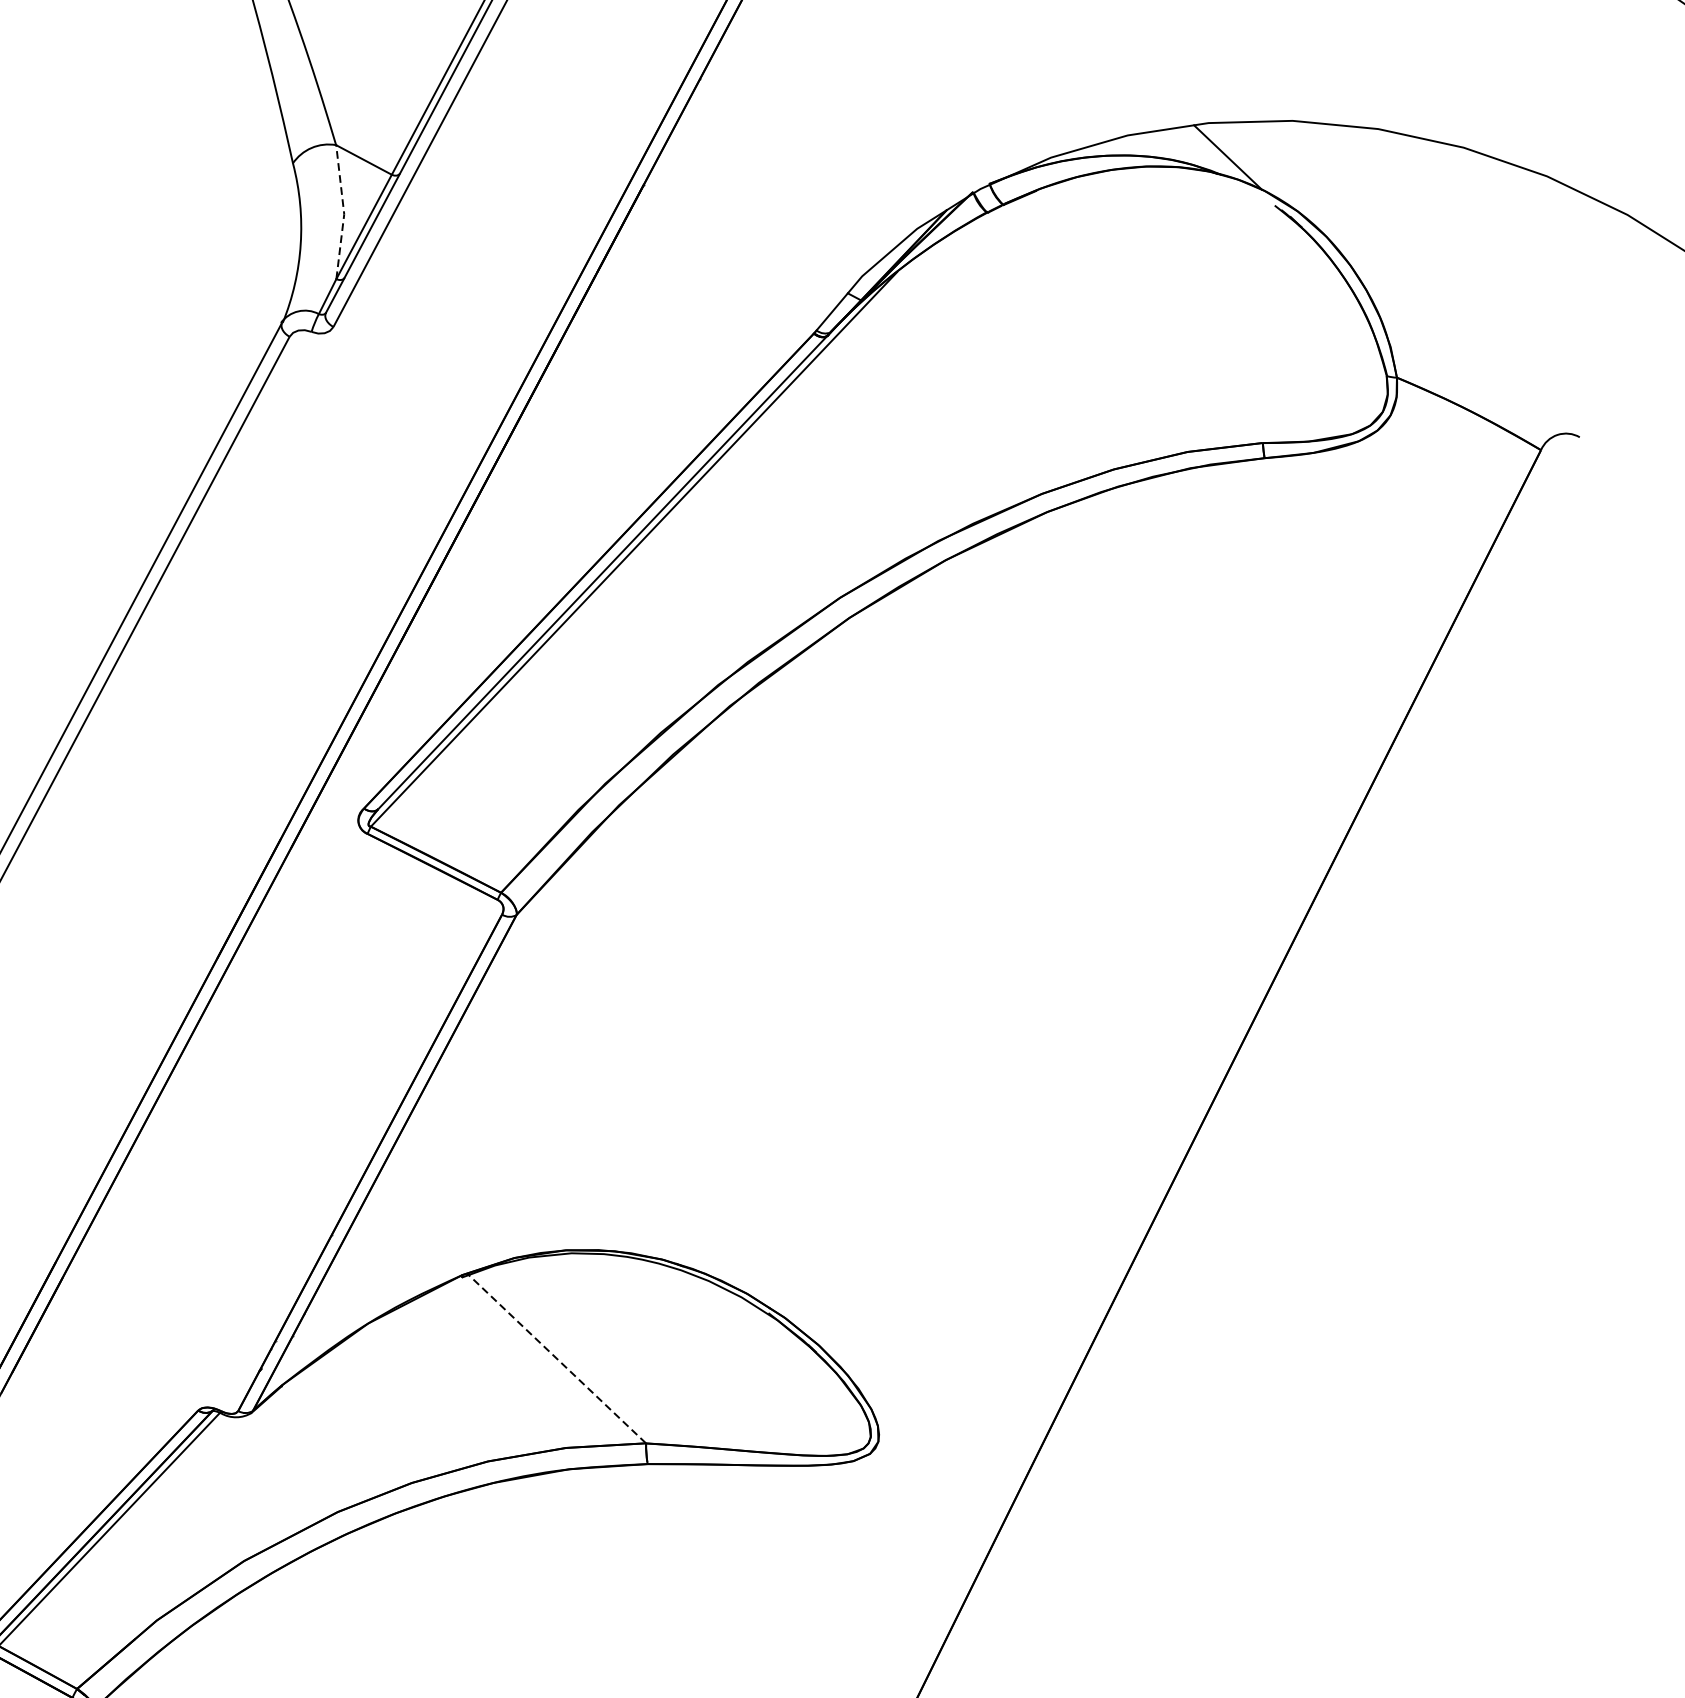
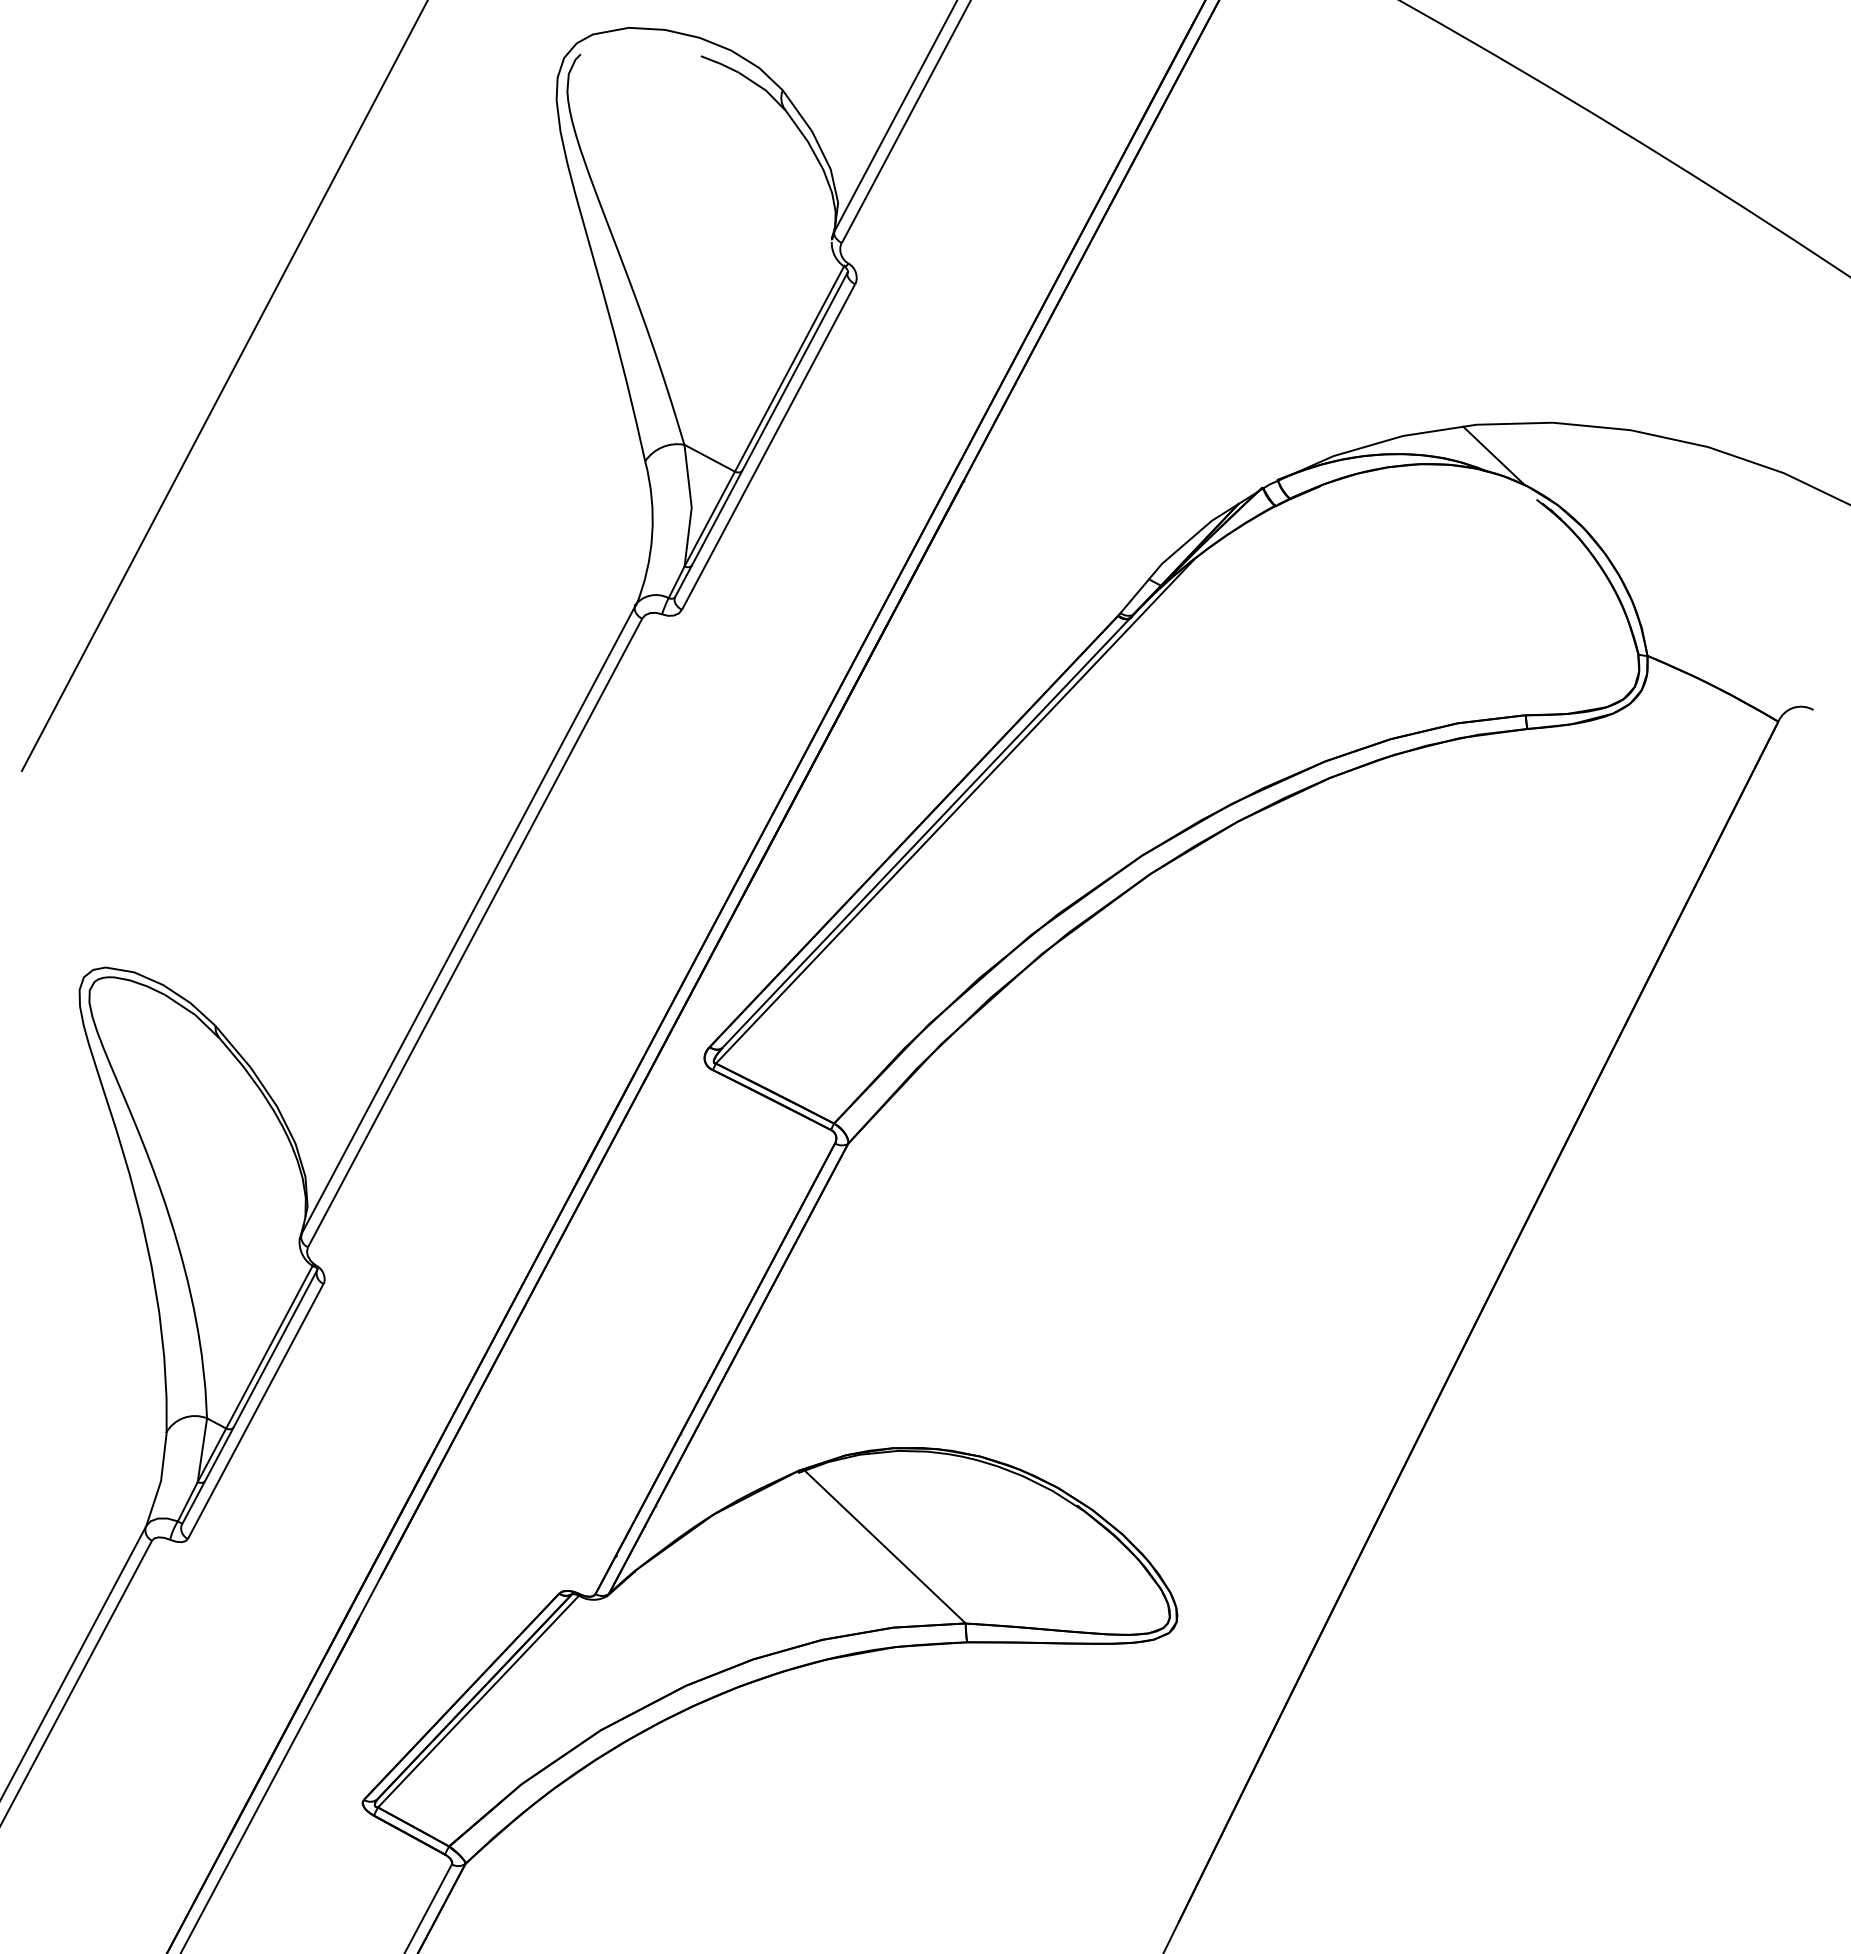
line: (343, 212) -> (691, 505), dashed -> solid
line: (556, 1358) -> (884, 1546), dashed -> solid

